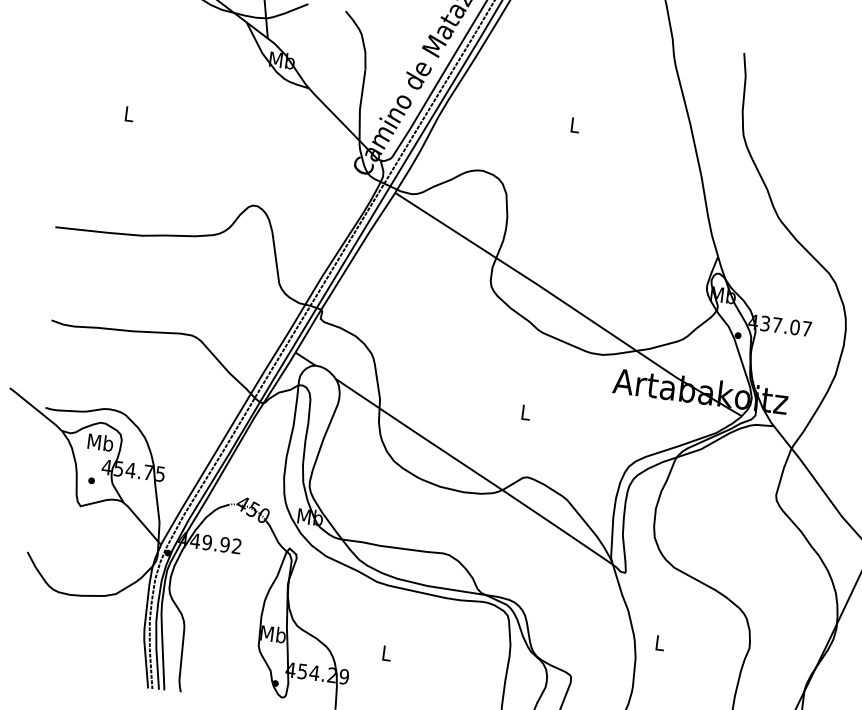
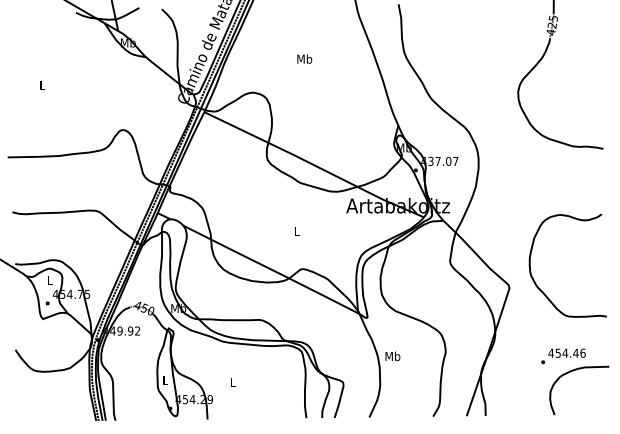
text: (574, 124) -> (304, 58), L -> Mb
text: (99, 441) -> (49, 279), Mb -> L
text: (273, 633) -> (165, 379), Mb -> L
text: (659, 643) -> (392, 356), L -> Mb

